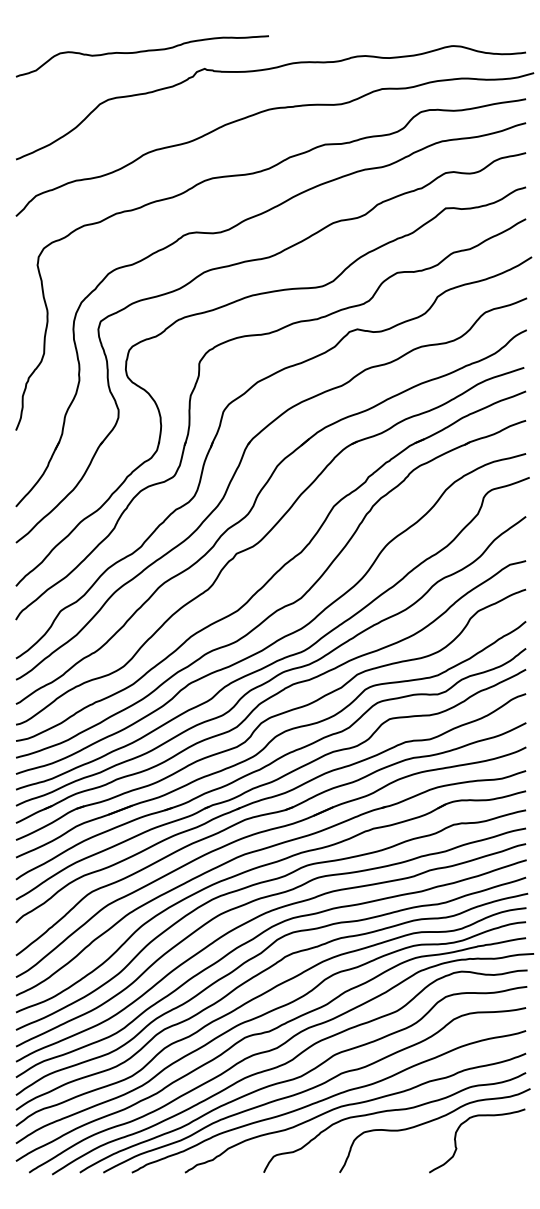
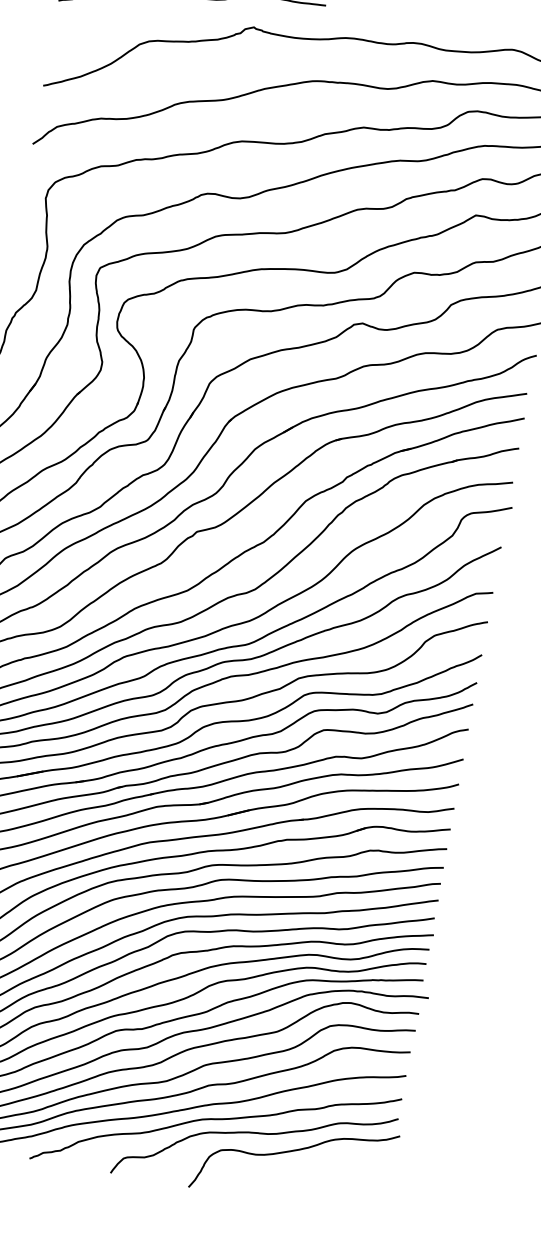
curve: (456, 1140) -> (314, 1175), removed

